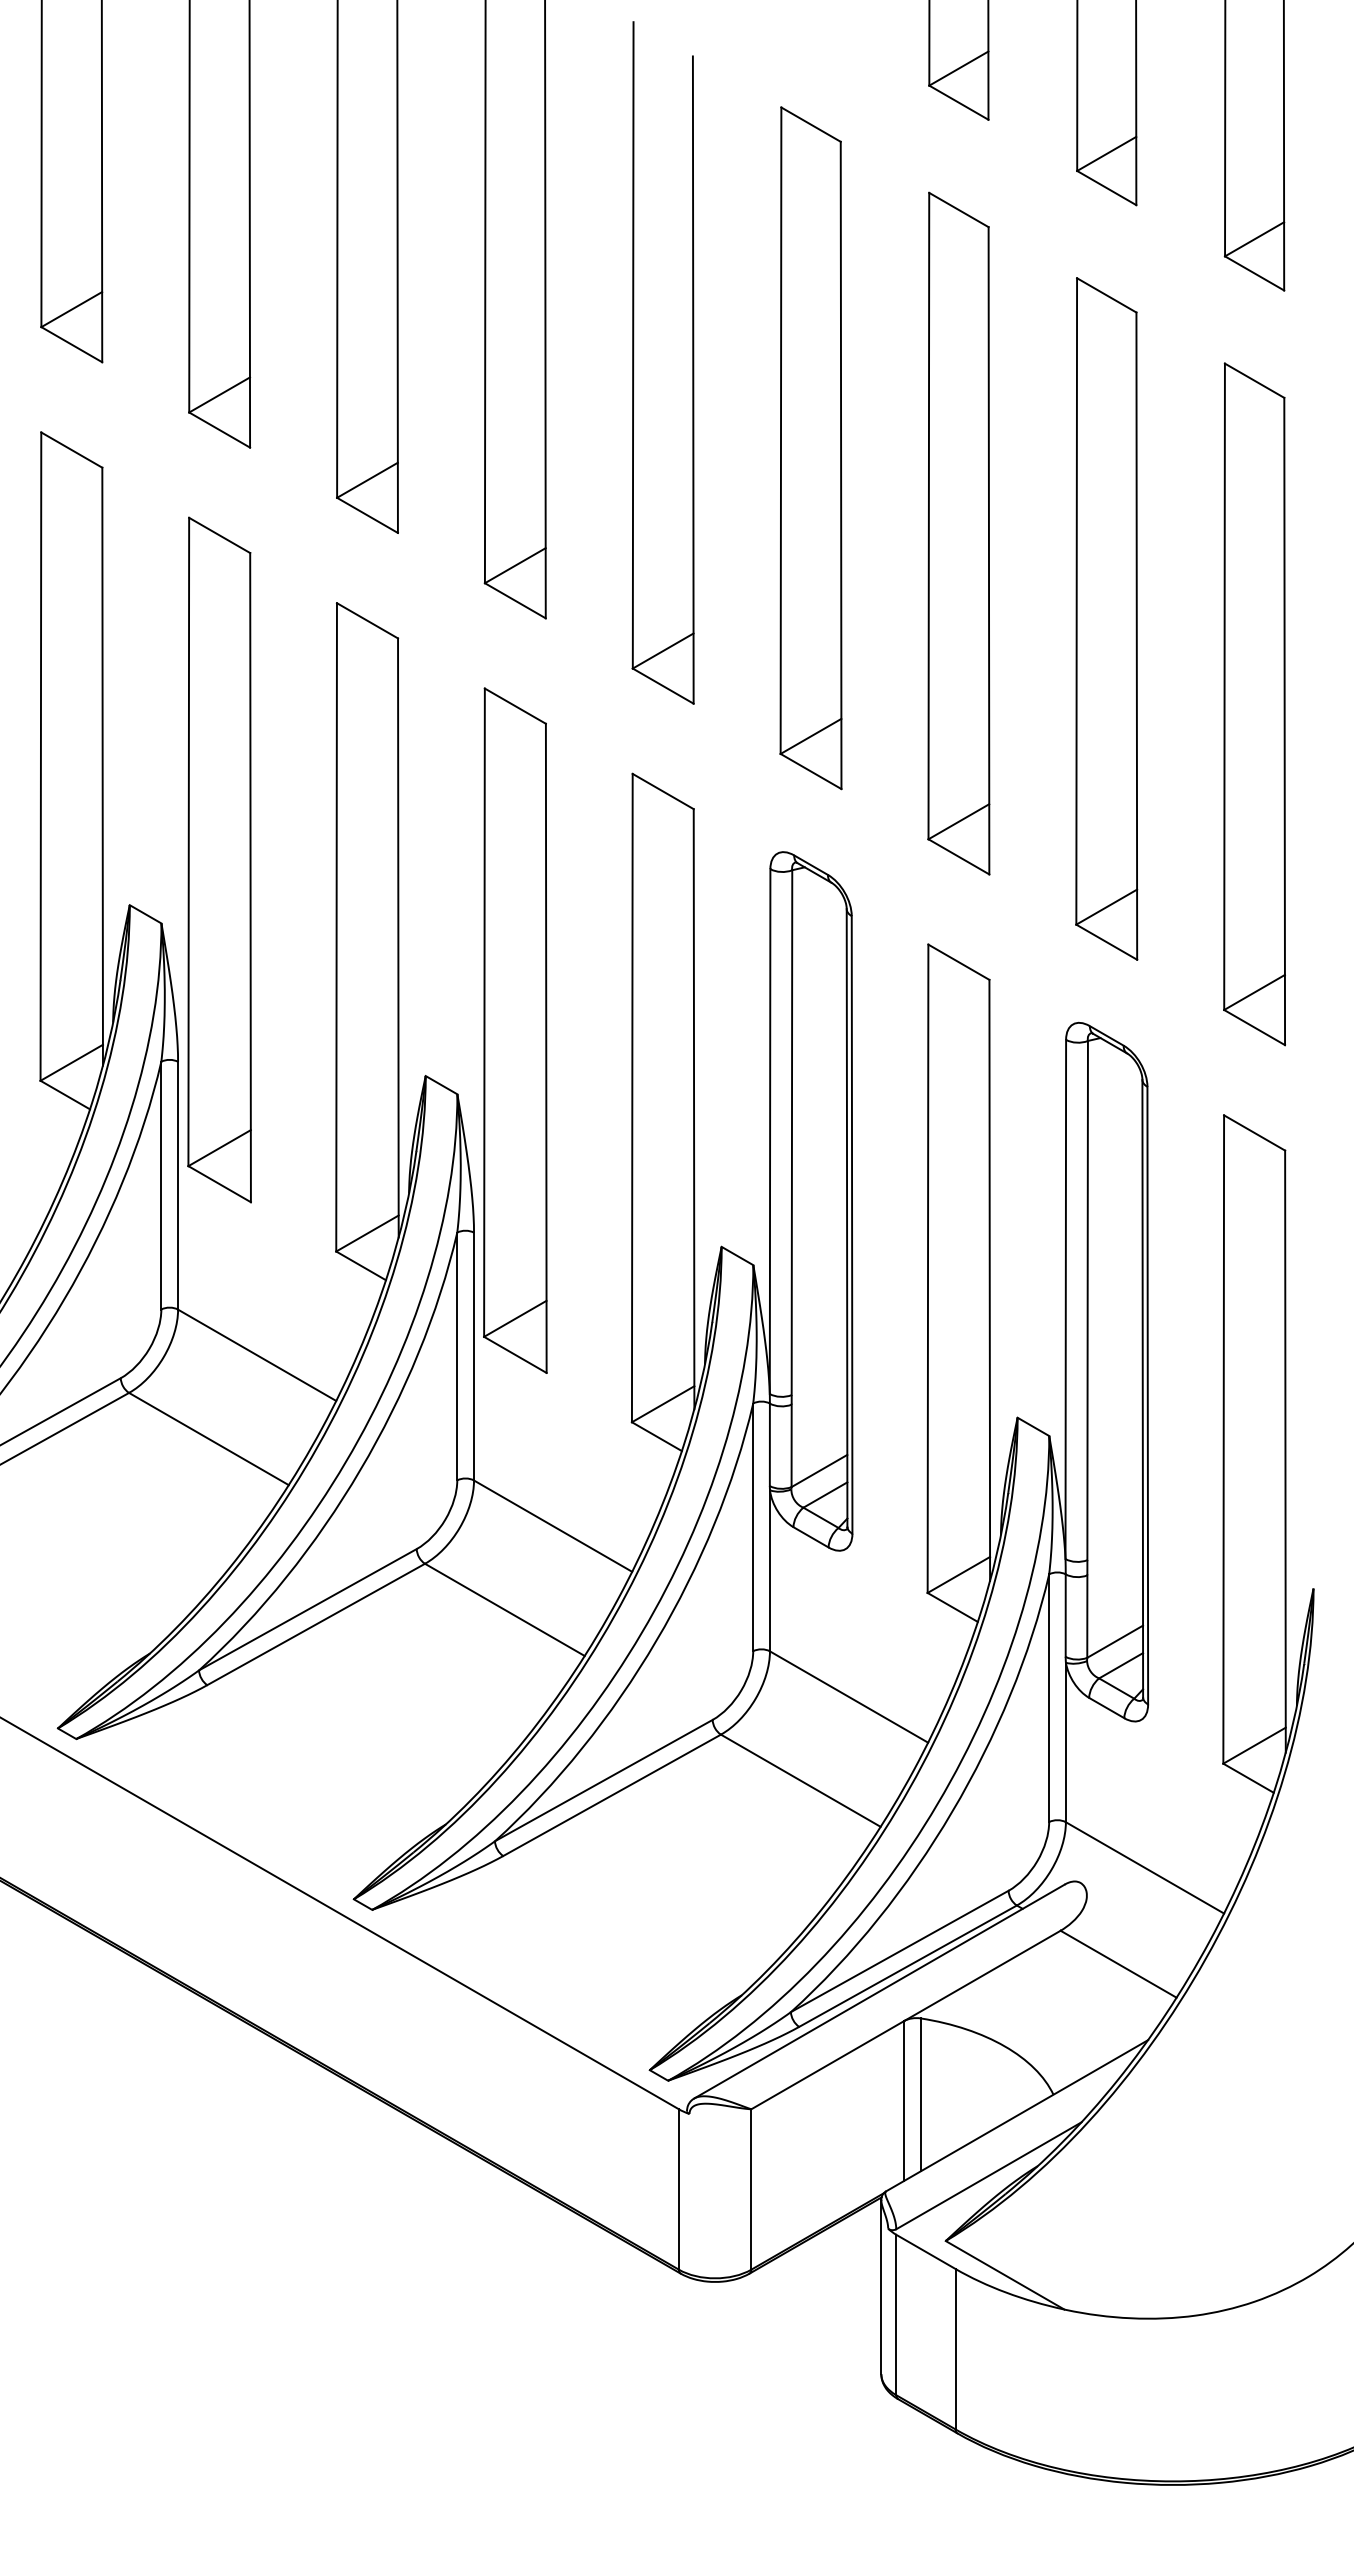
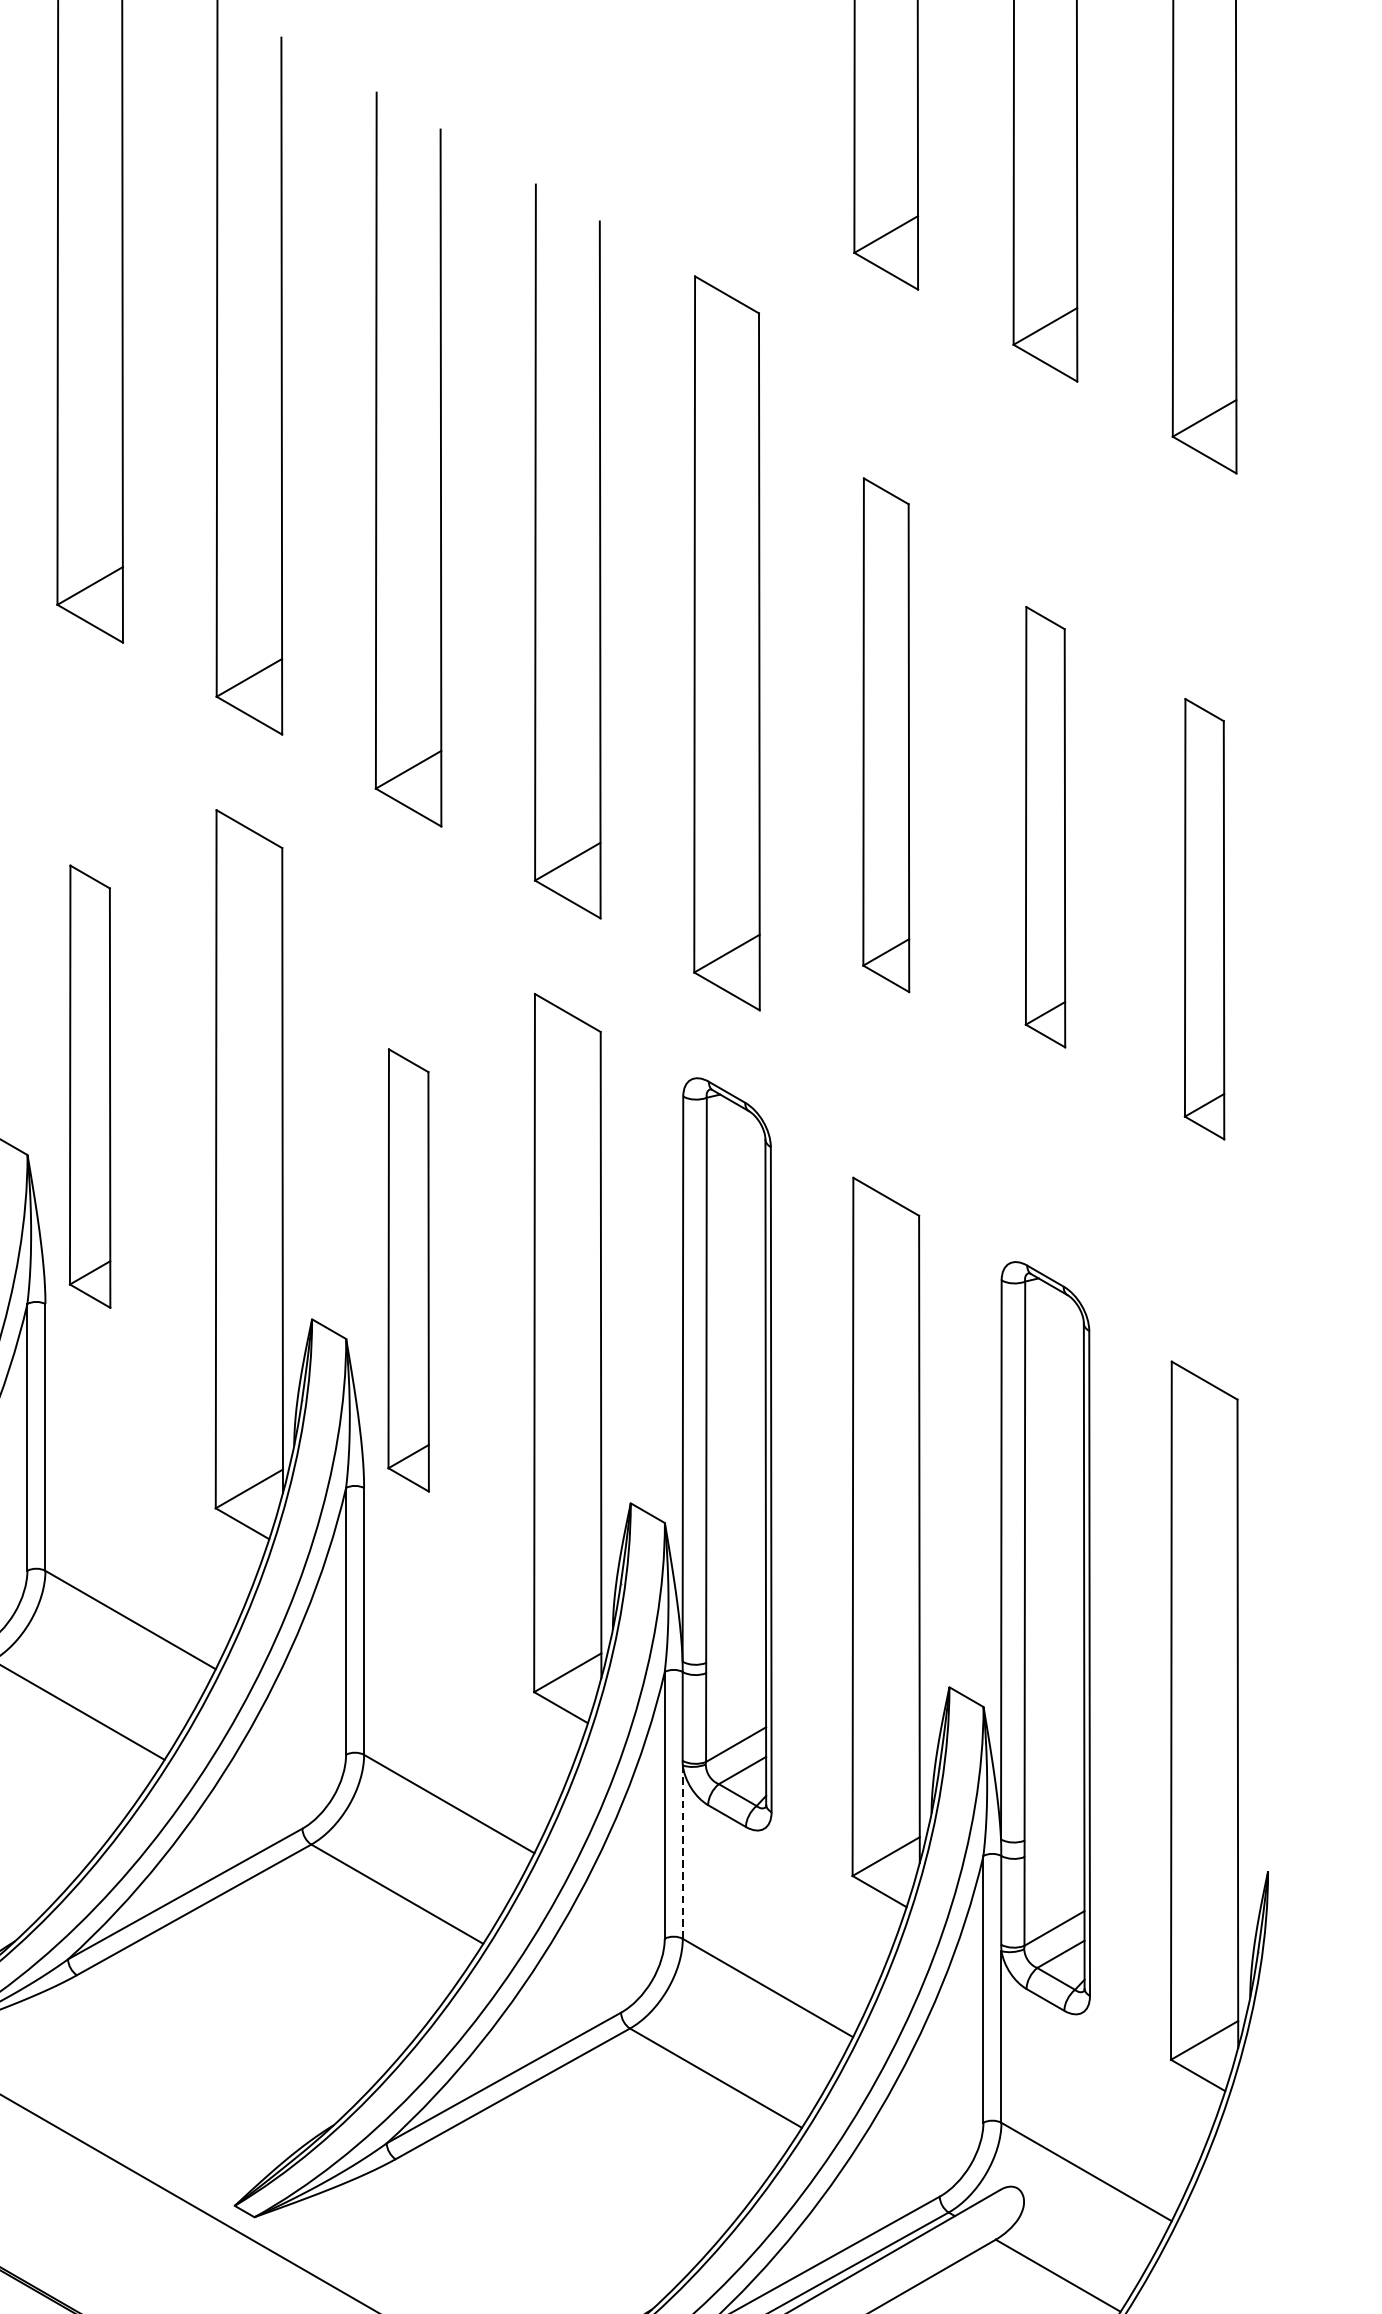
part: (958, 533) -> (885, 735), size x0.7
part: (1106, 618) -> (1045, 826), size x0.6
part: (1254, 704) -> (1204, 919), size x0.6
part: (219, 859) -> (90, 1086), size x0.6
part: (515, 1030) -> (408, 1270), size x0.6
line: (769, 1570) -> (682, 1851), solid -> dashed

